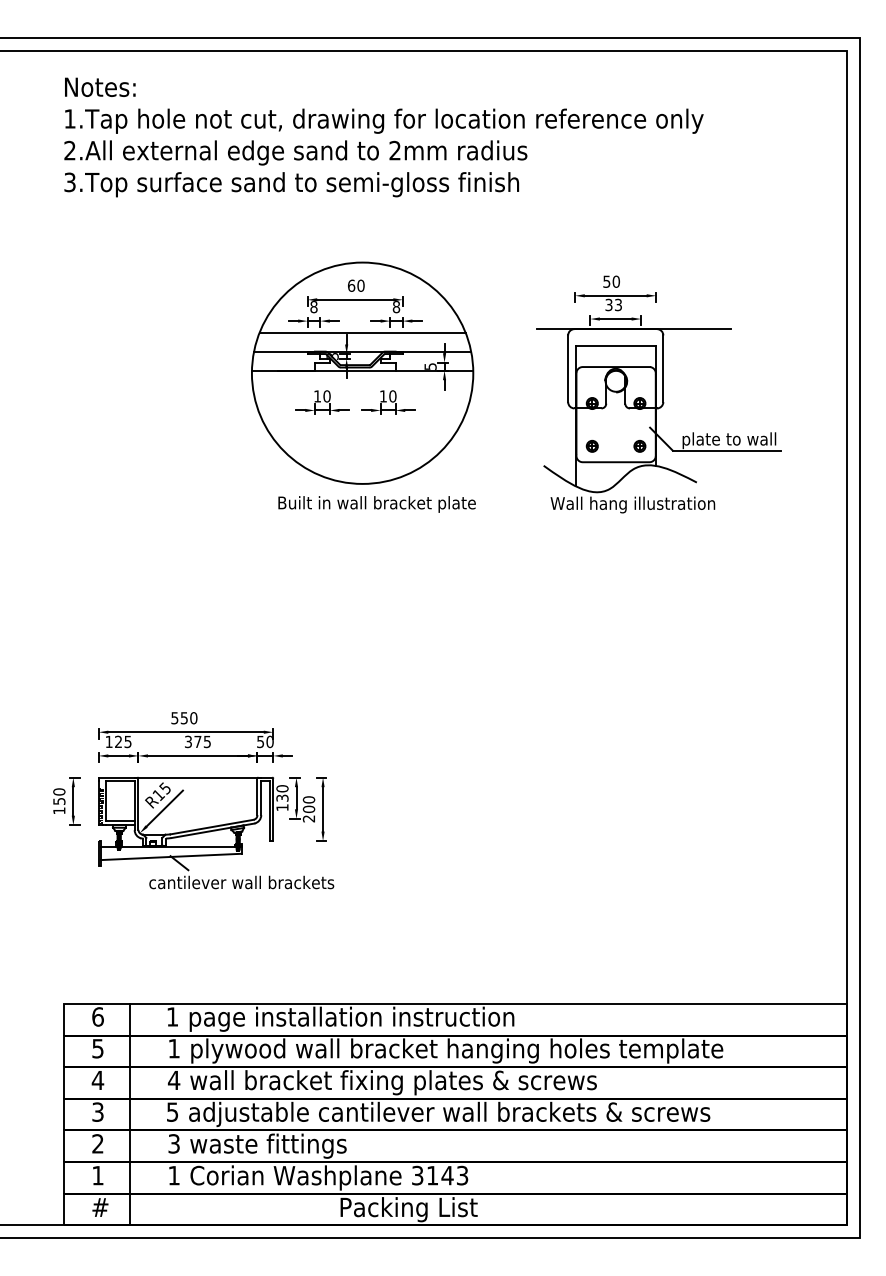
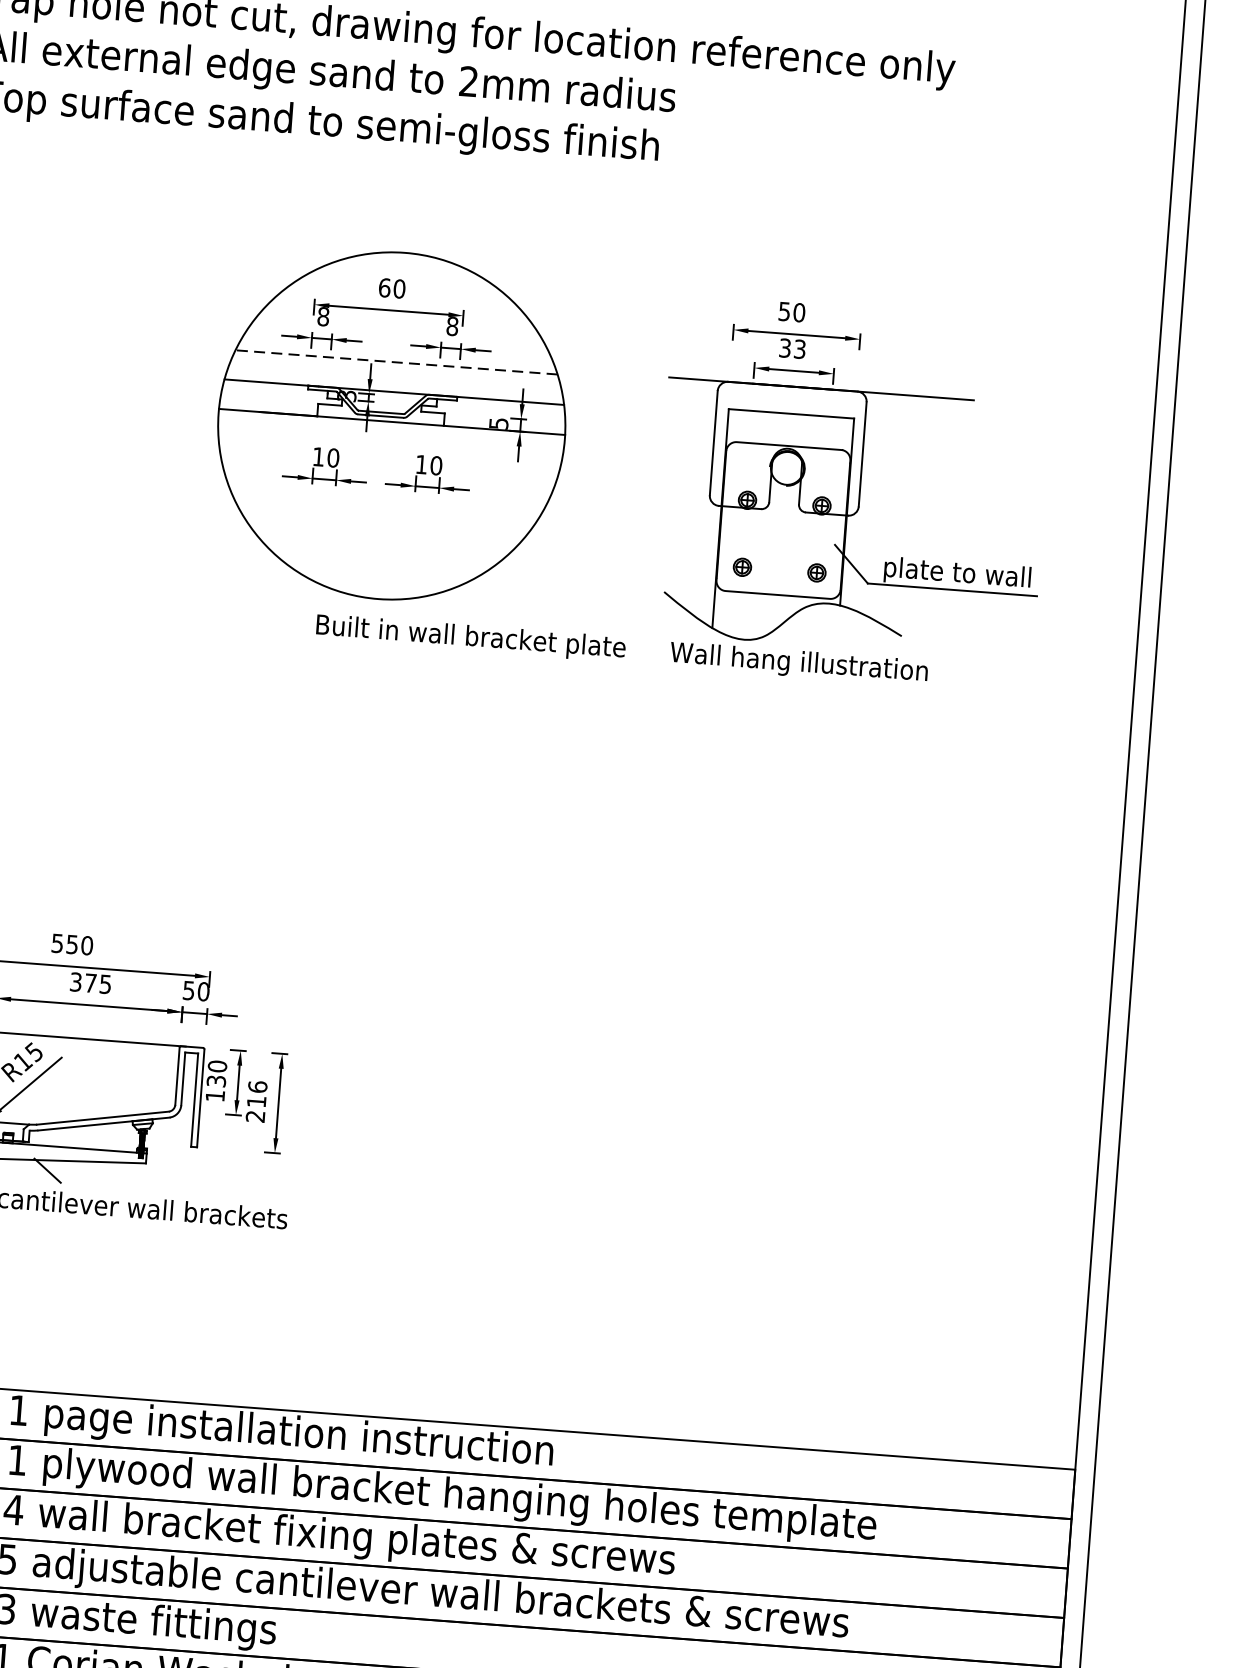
line: (362, 332) -> (396, 362), solid -> dashed
text: (376, 504) -> (470, 638), moved
text: (308, 804) -> (256, 1094), 200 -> 216

